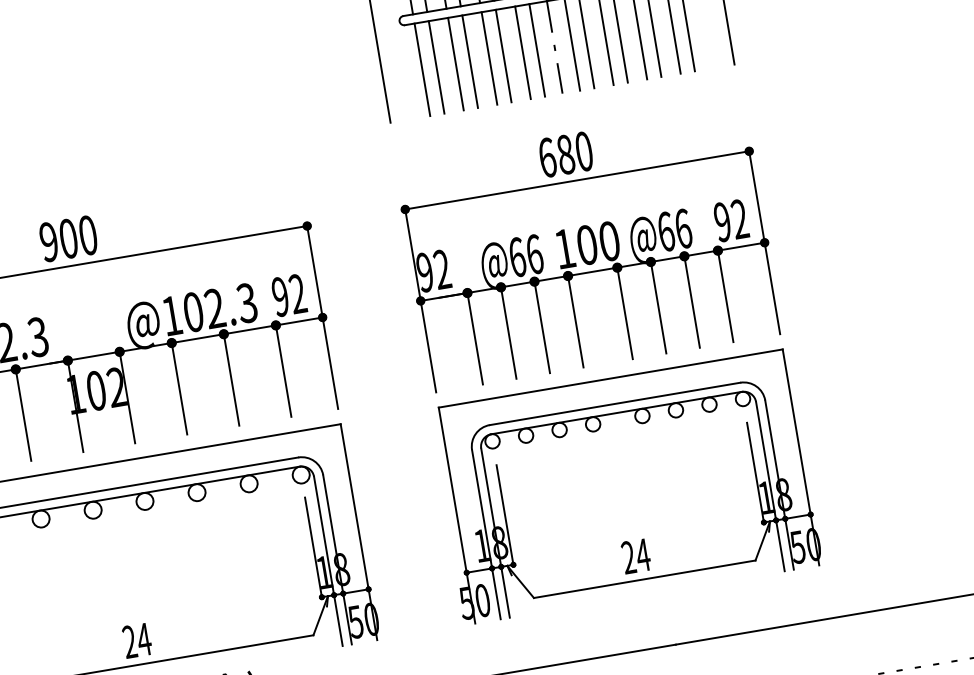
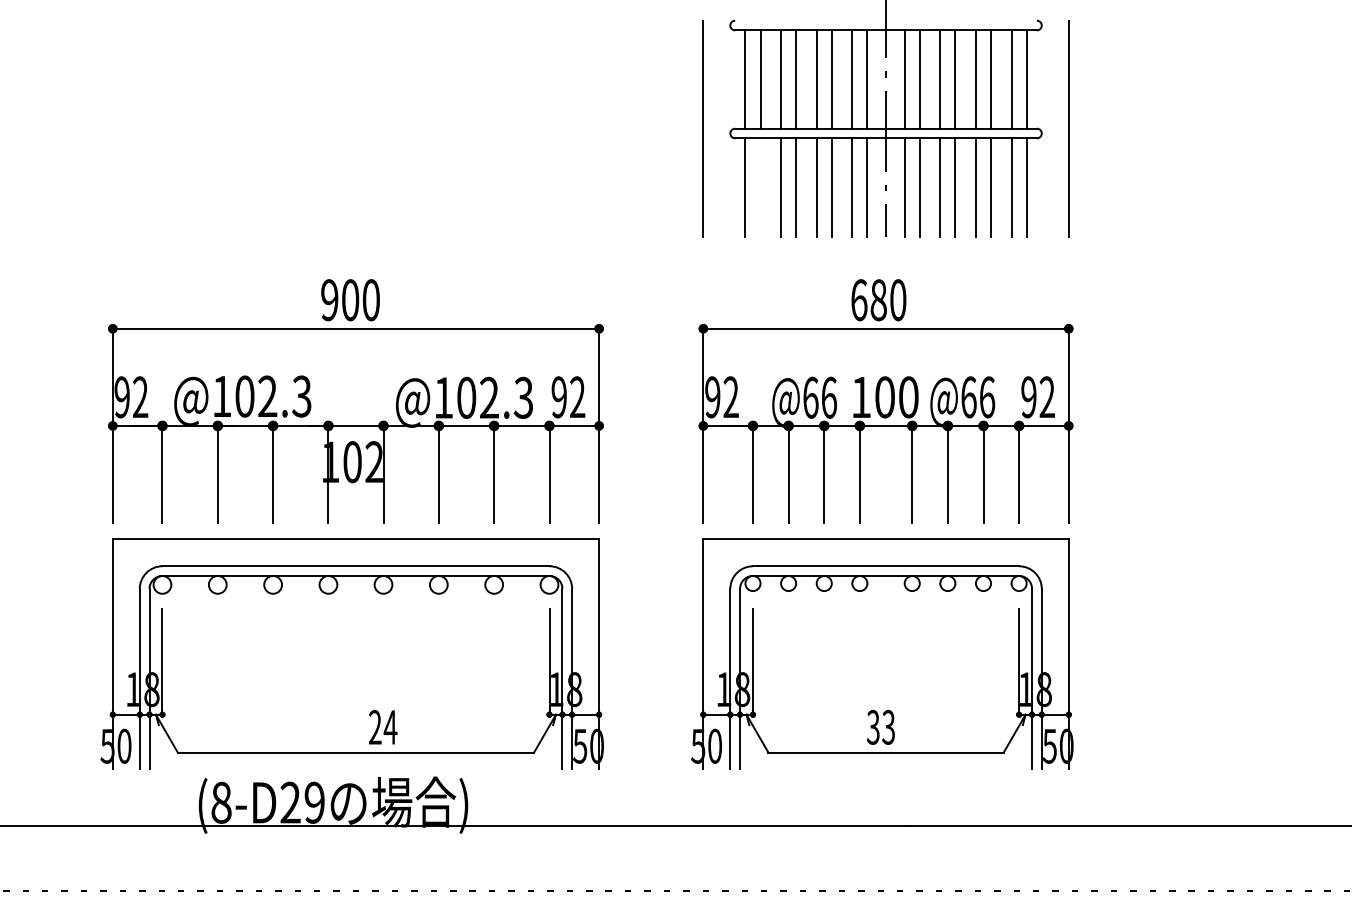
line: (436, 67) -> (760, 187), removed
text: (635, 555) -> (880, 726), 24 -> 33
text: (137, 639) -> (383, 726), moved

